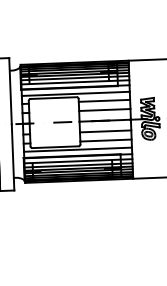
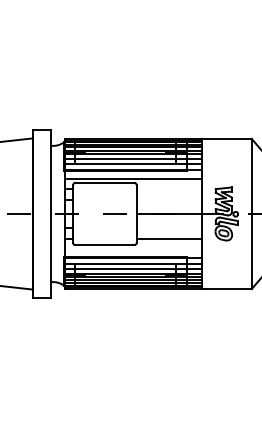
line: (103, 100) -> (168, 188), removed
line: (104, 110) -> (168, 200), removed
line: (105, 131) -> (168, 227), removed
line: (77, 149) -> (132, 249), removed

